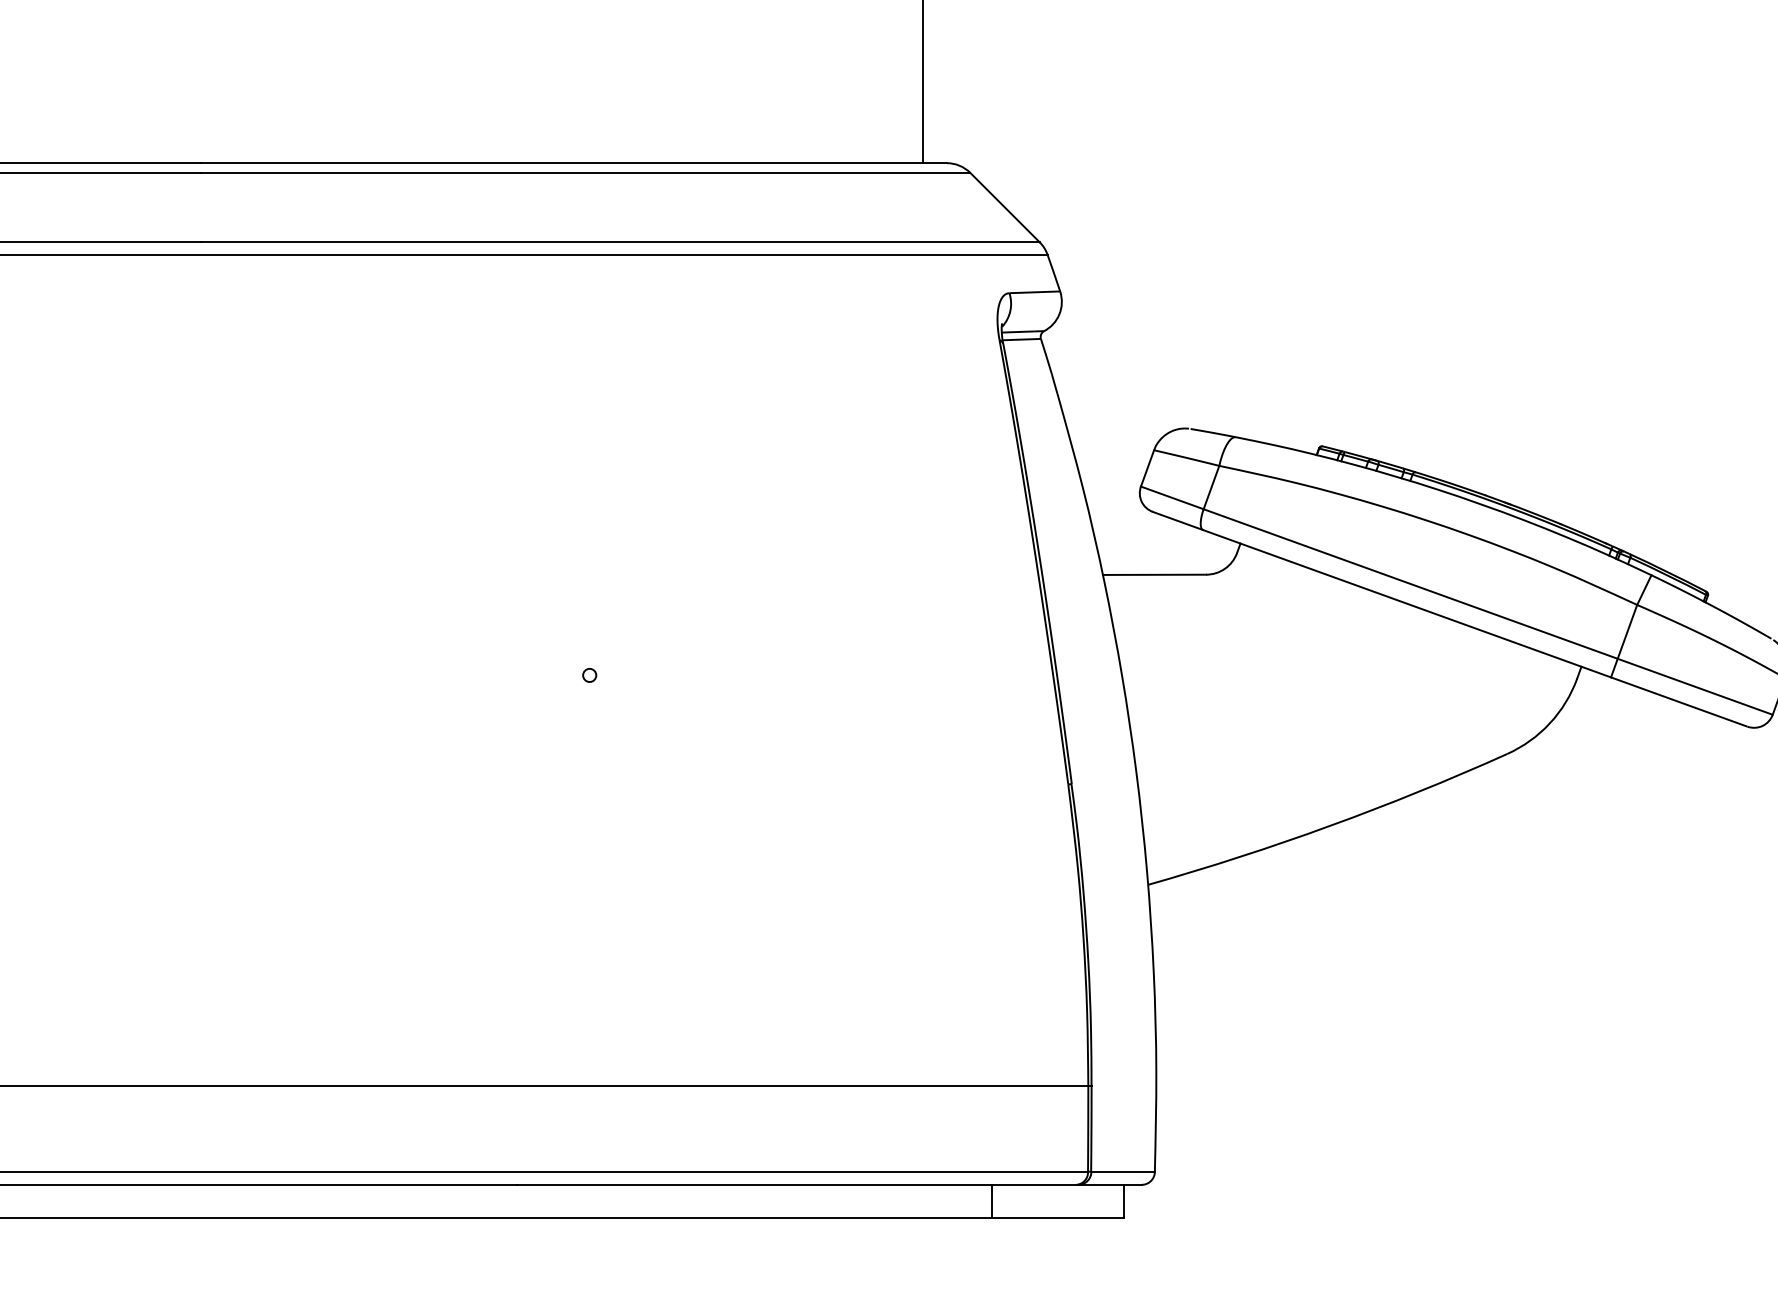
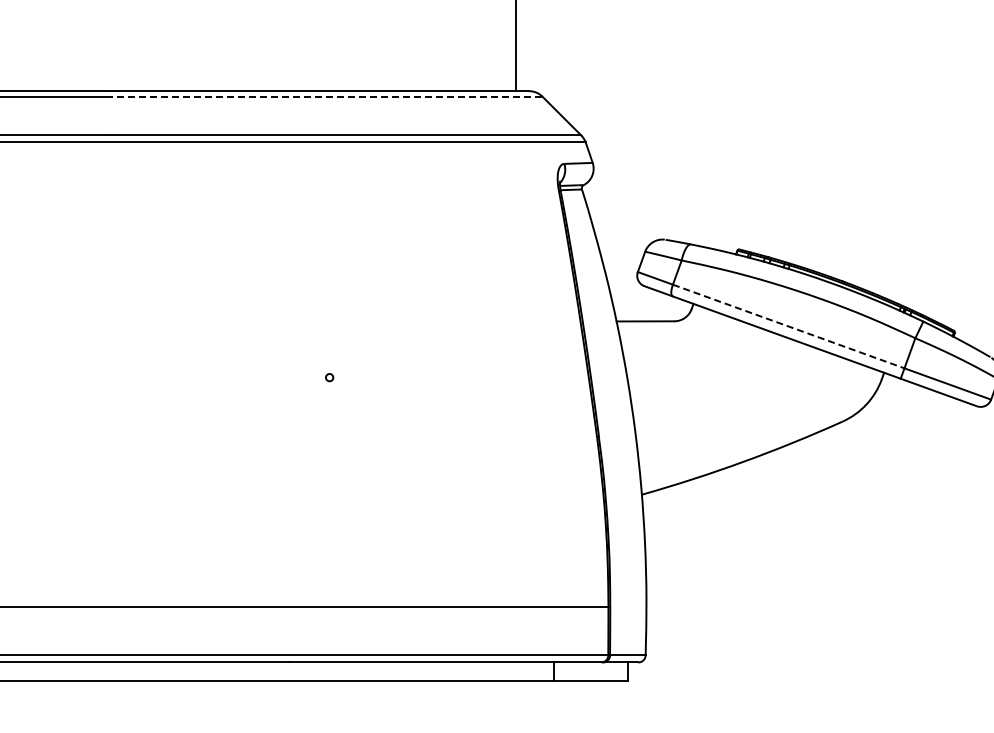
line: (584, 172) -> (326, 96), solid -> dashed
line: (1412, 583) -> (789, 326), solid -> dashed

